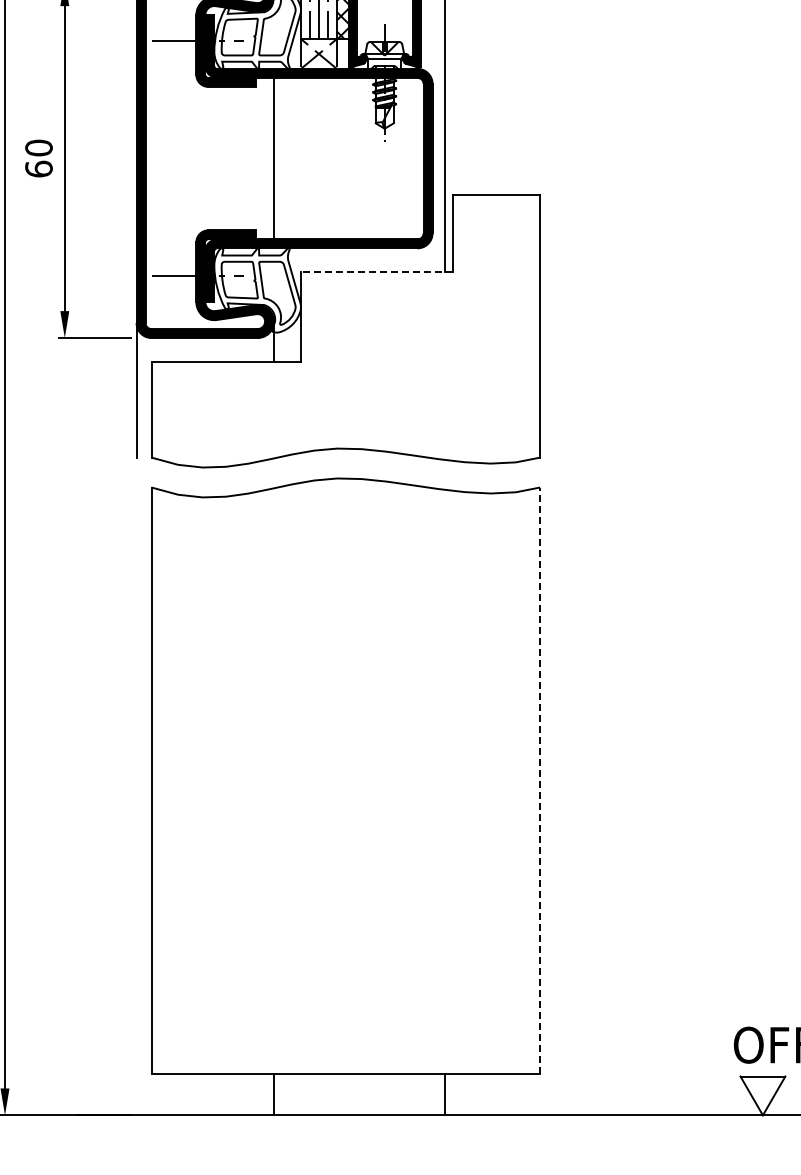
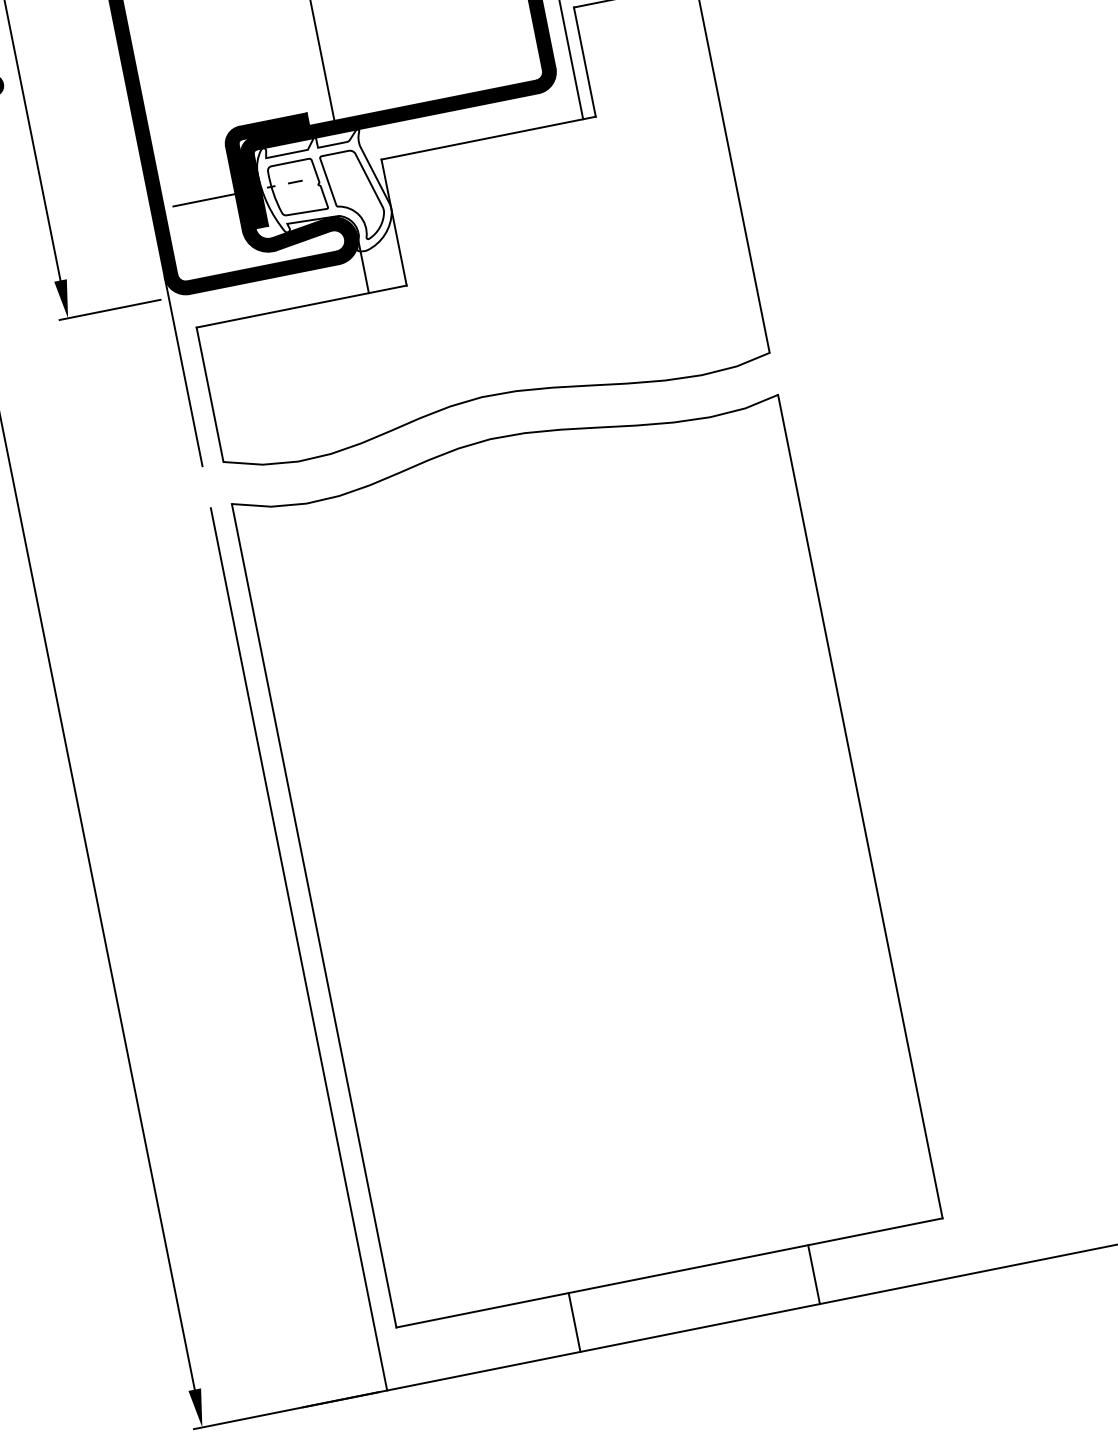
line: (376, 272) -> (487, 138), dashed -> solid
line: (540, 780) -> (860, 806), dashed -> solid
line: (136, 801) -> (298, 949), added

